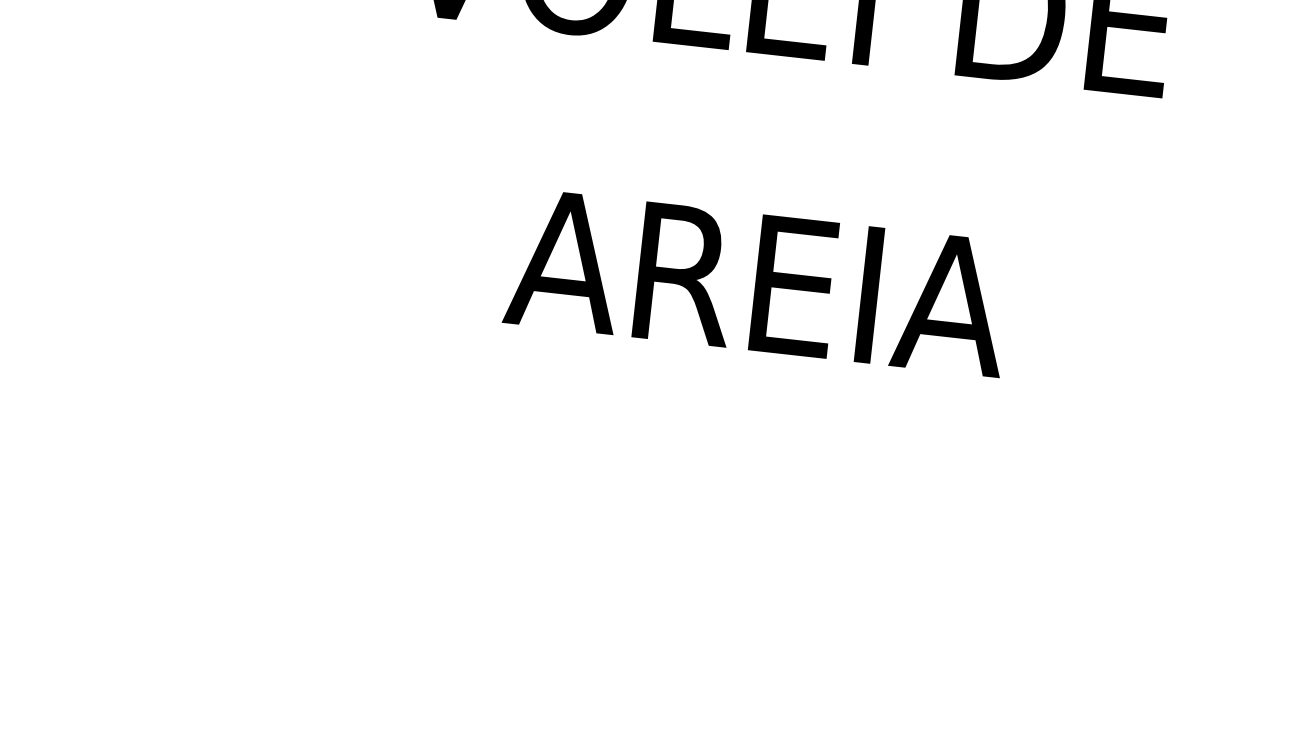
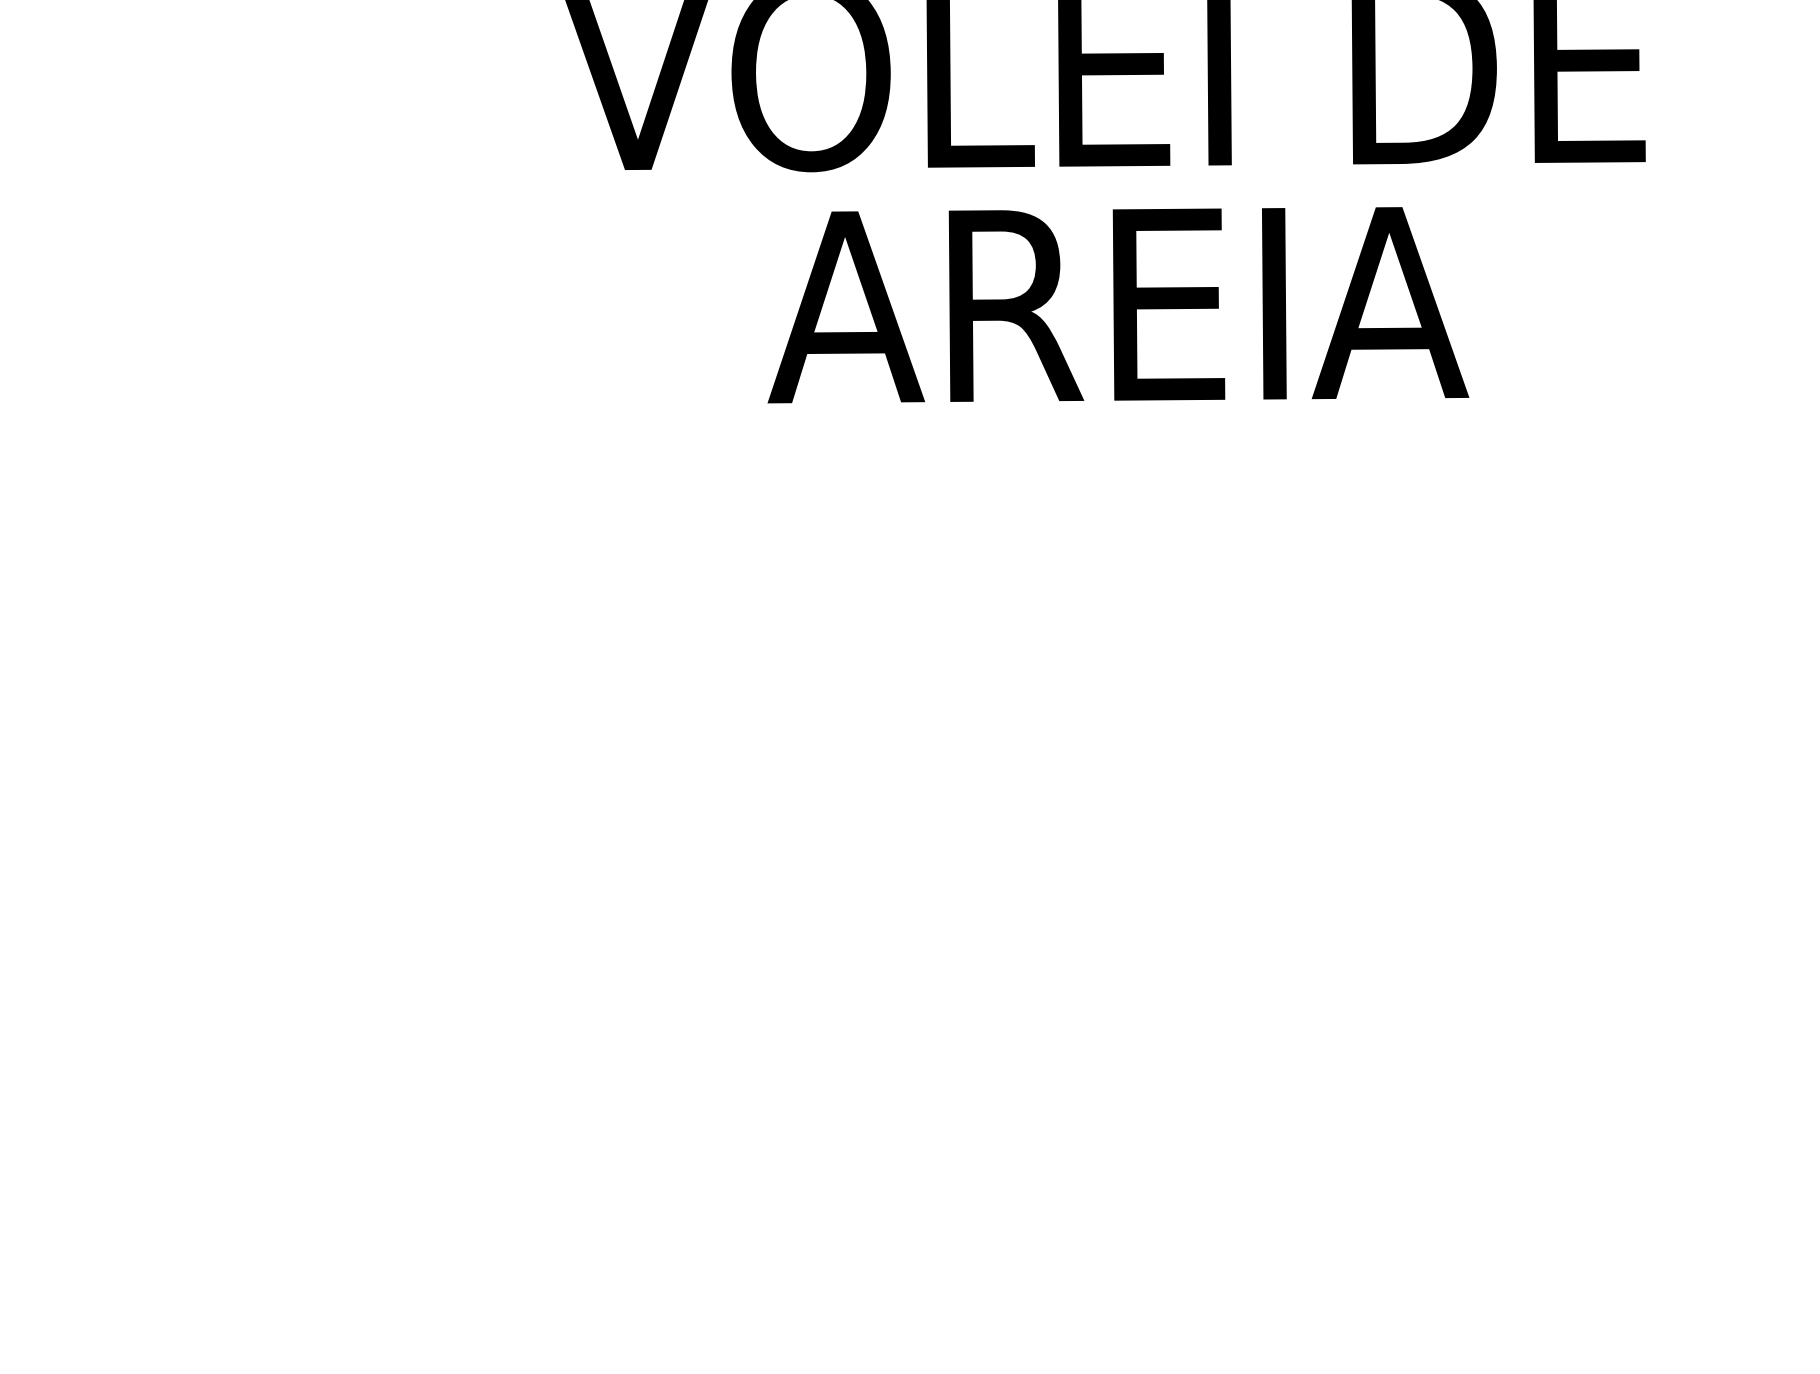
text: (758, 283) -> (1118, 305), moved

